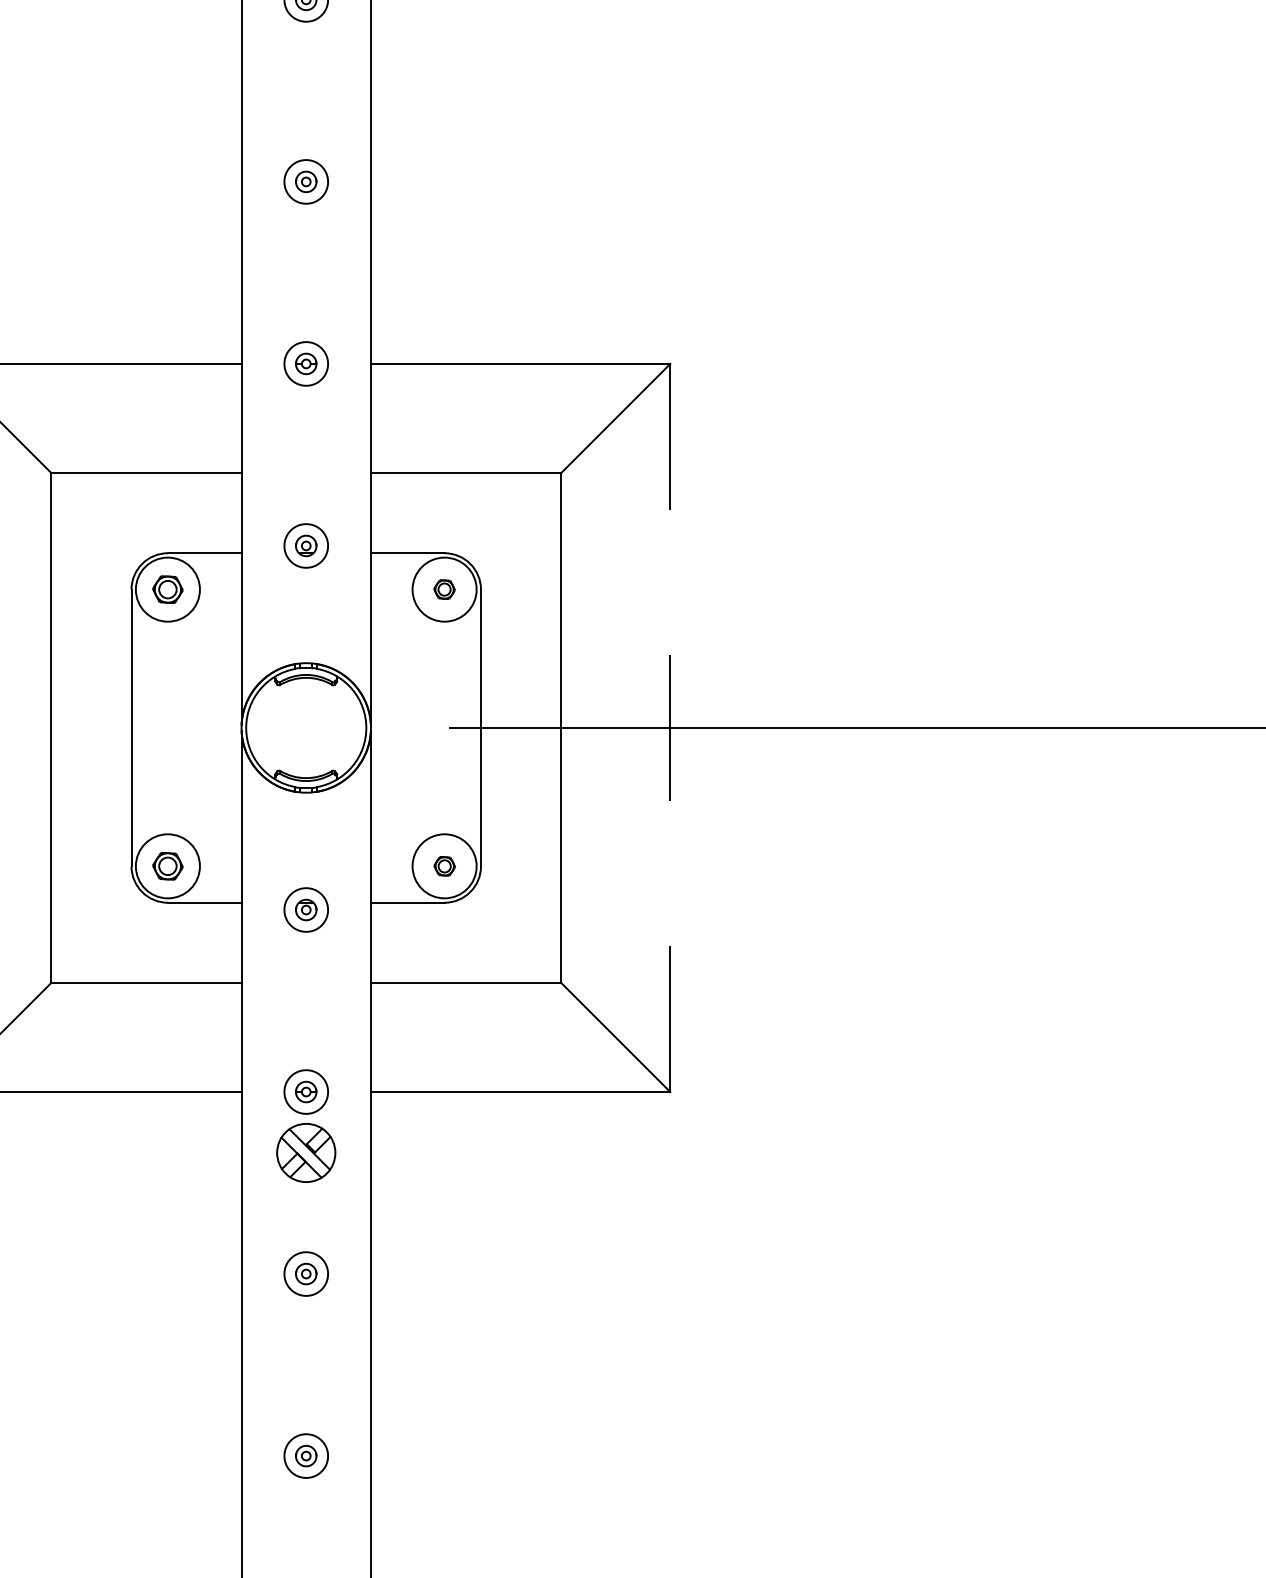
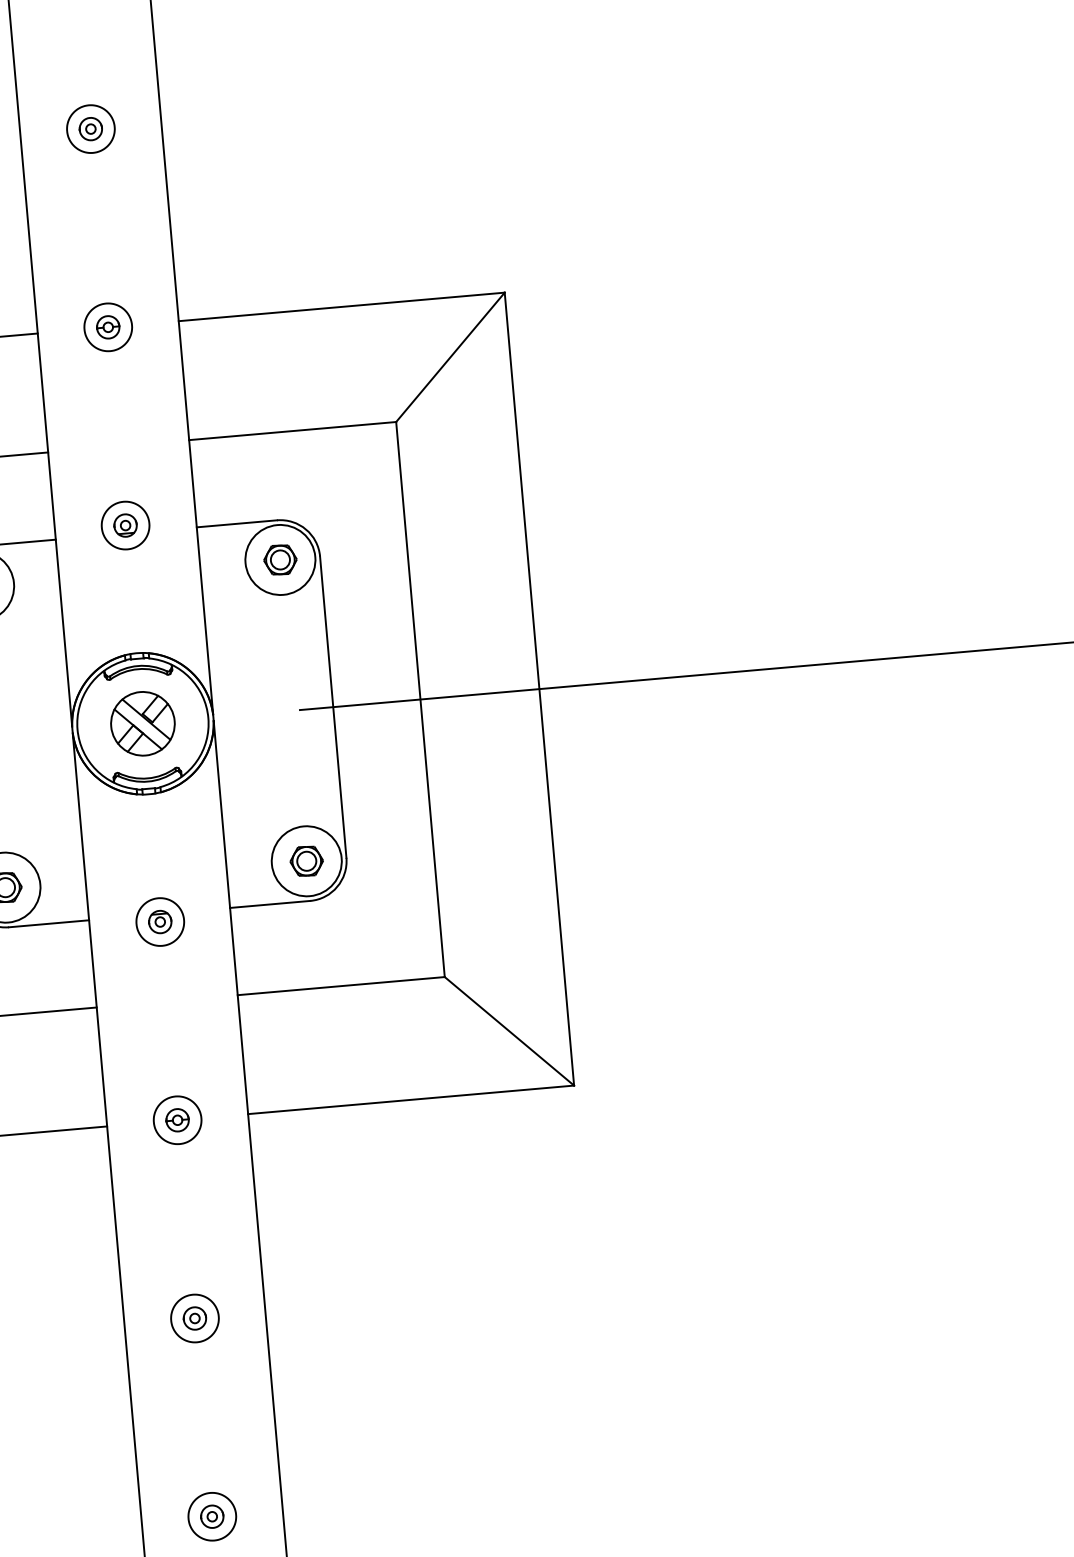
part: (444, 589) -> (280, 559), size x1.43
line: (670, 727) -> (539, 688), dashed -> solid
part: (444, 866) -> (306, 861), size x1.43
part: (306, 1152) -> (143, 723), moved

